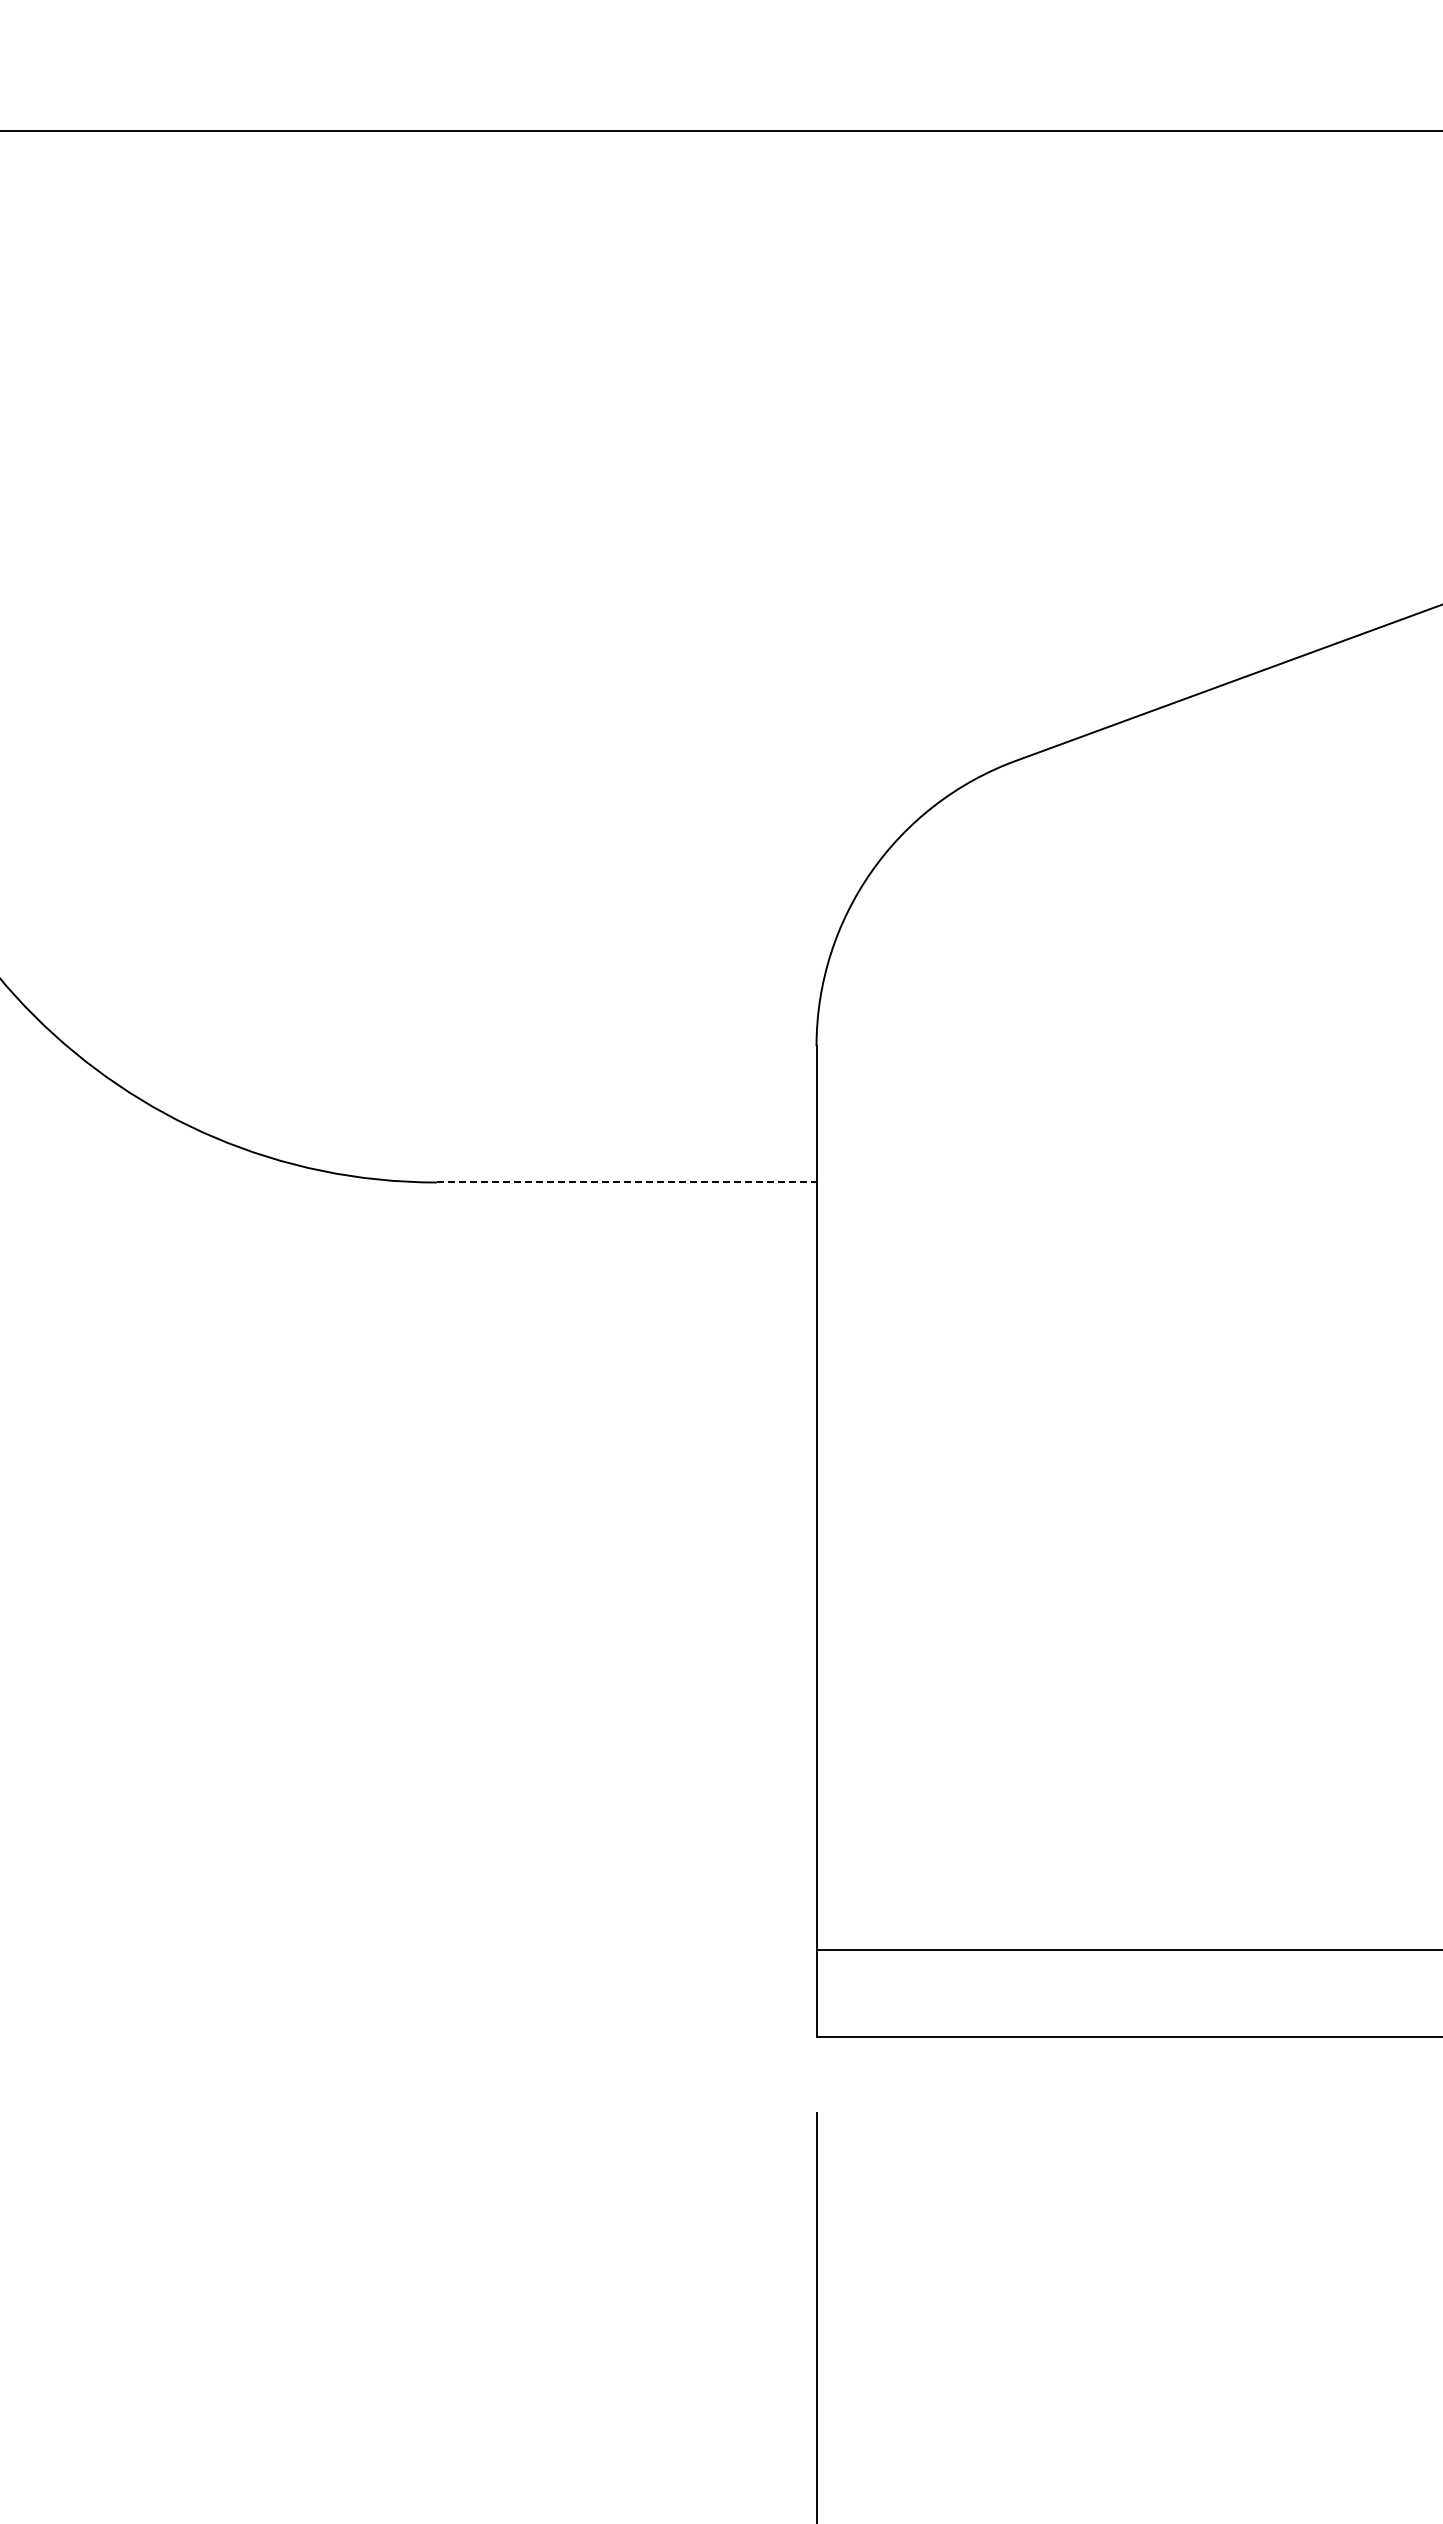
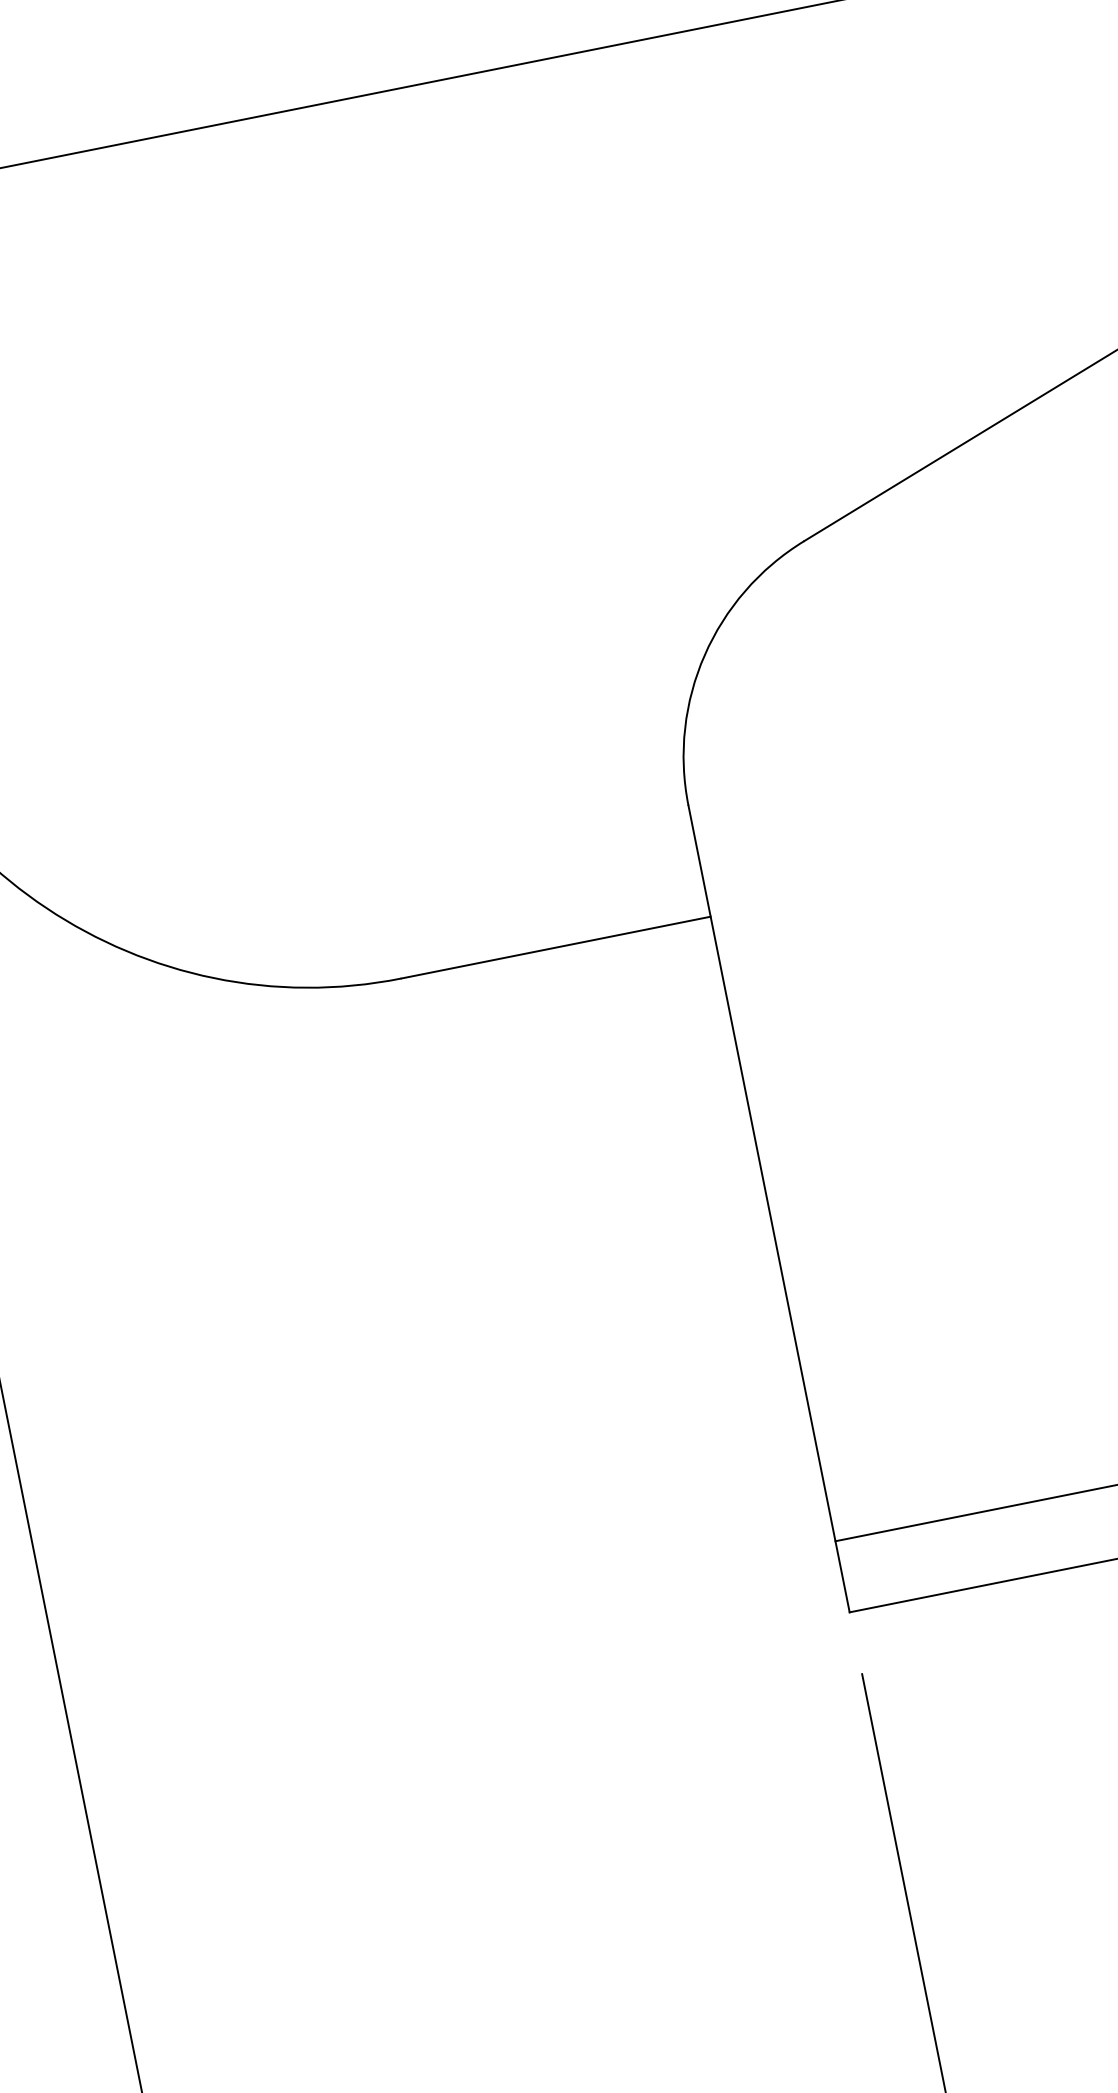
line: (626, 1182) -> (555, 947), dashed -> solid

